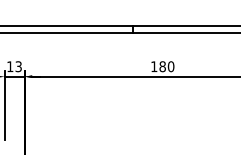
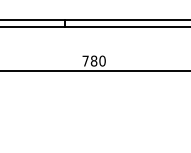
text: (154, 66) -> (85, 60), 180 -> 780

